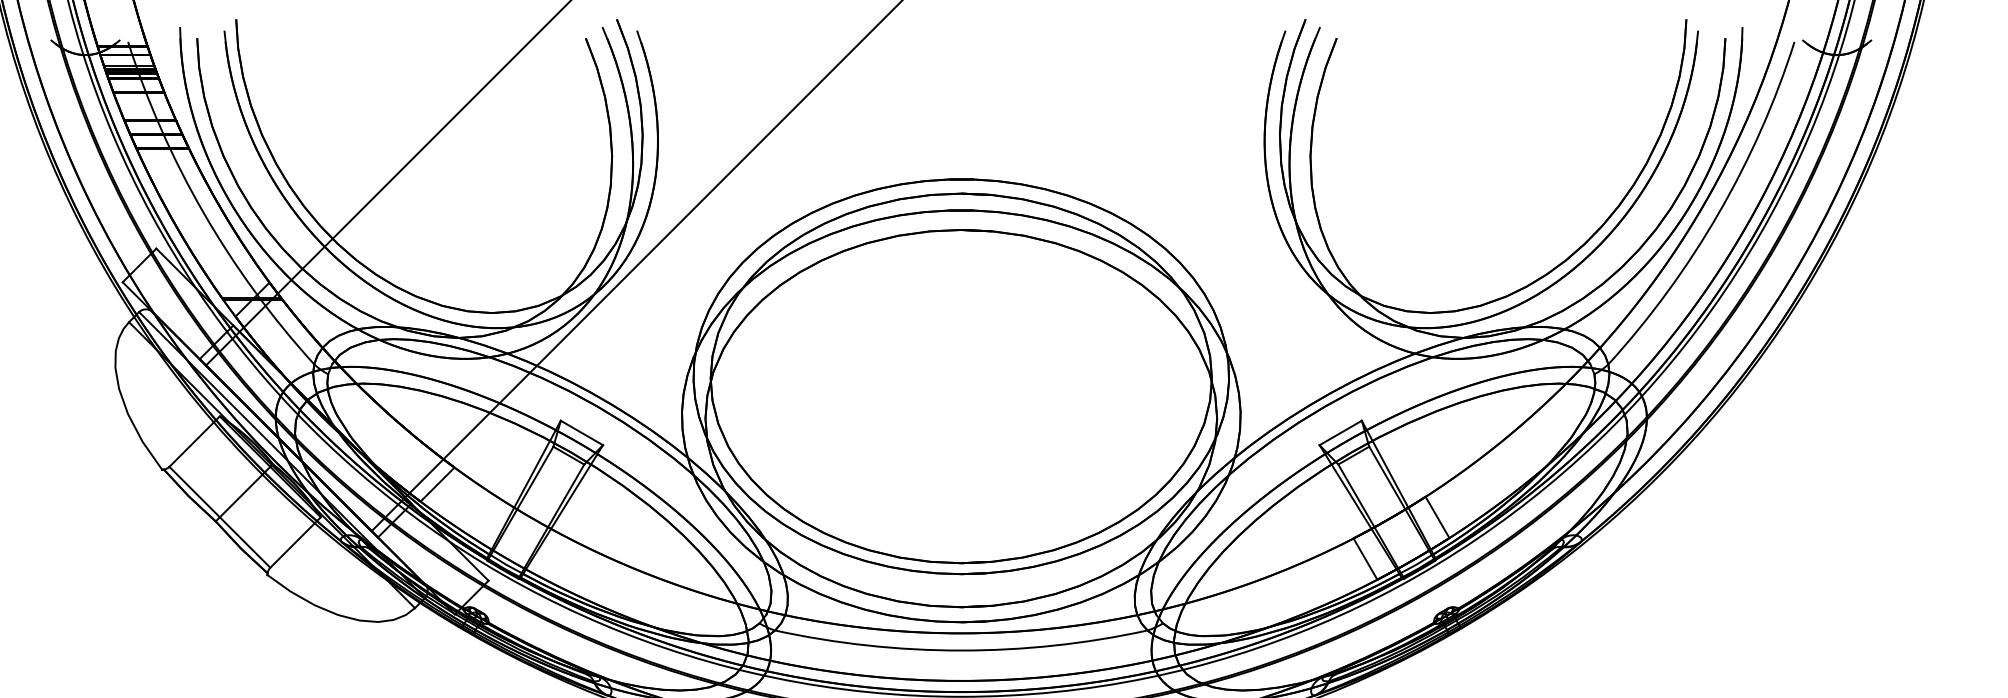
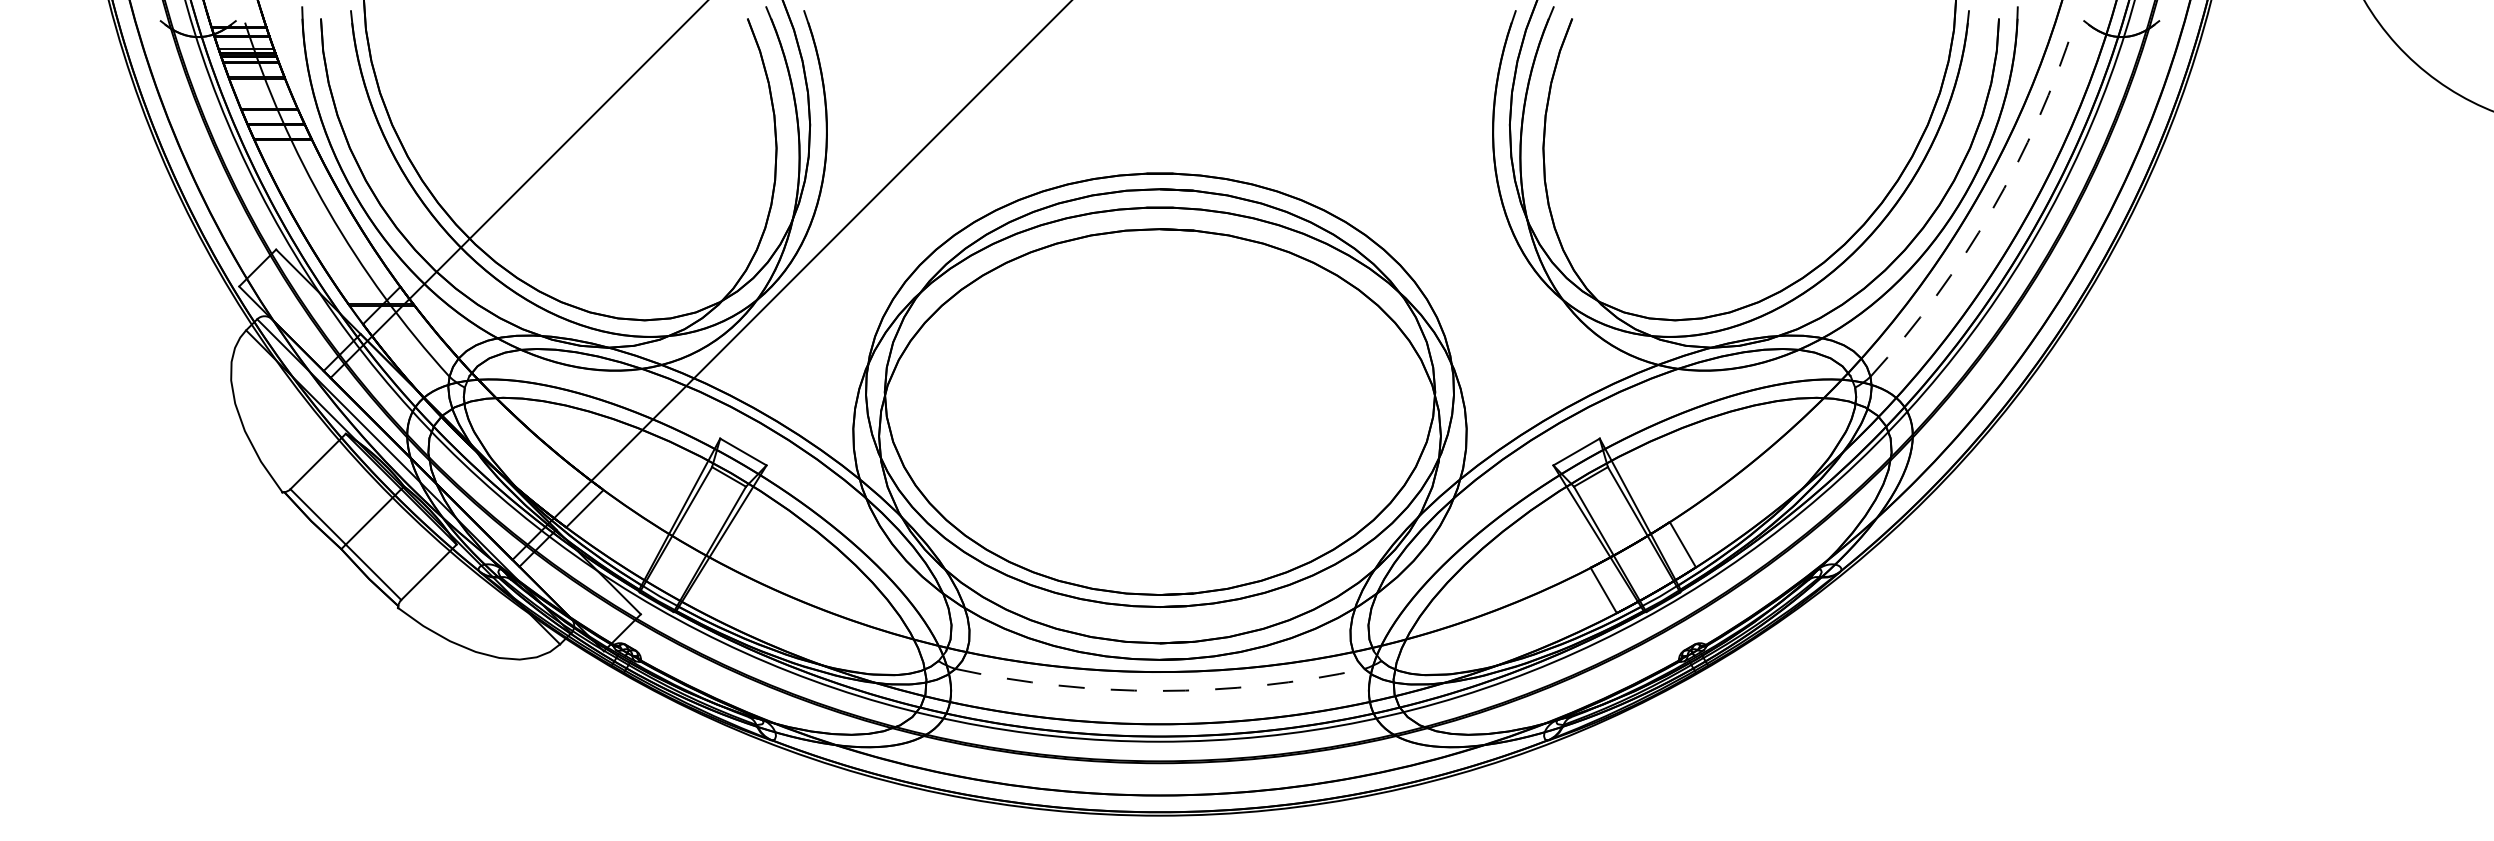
arc: (1718, 213) -> (1991, 210), solid -> dashed
arc: (961, 650) -> (1160, 690), solid -> dashed

